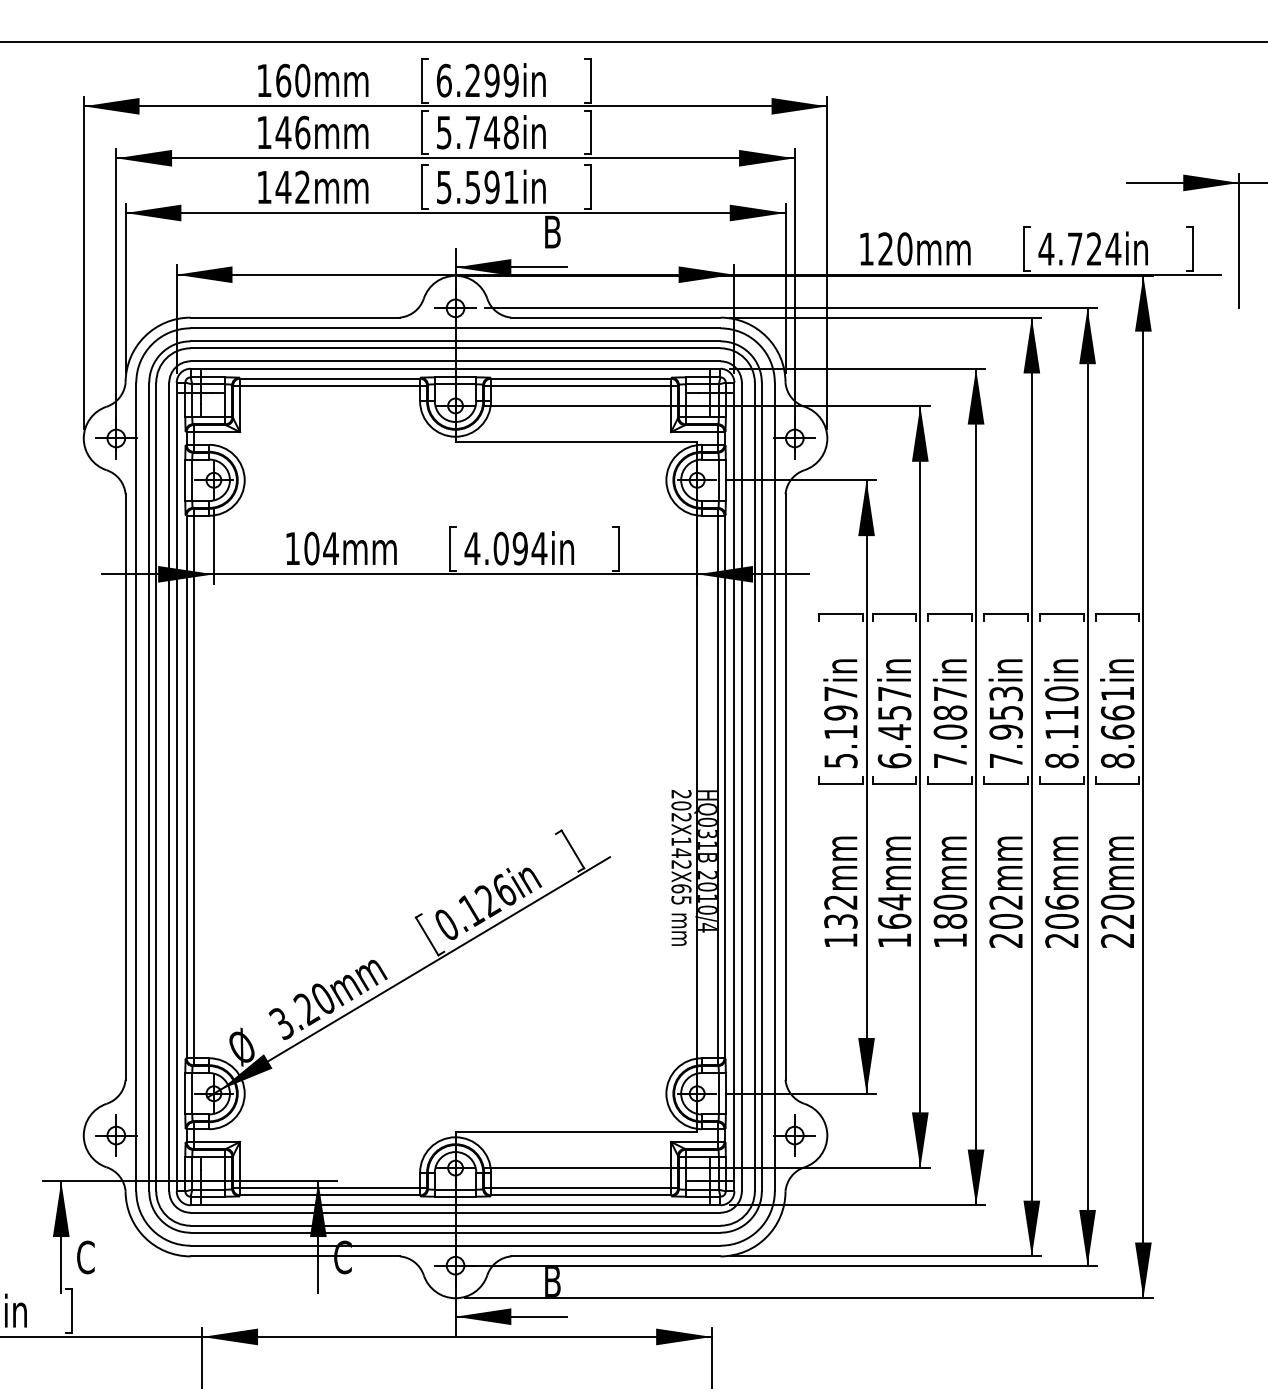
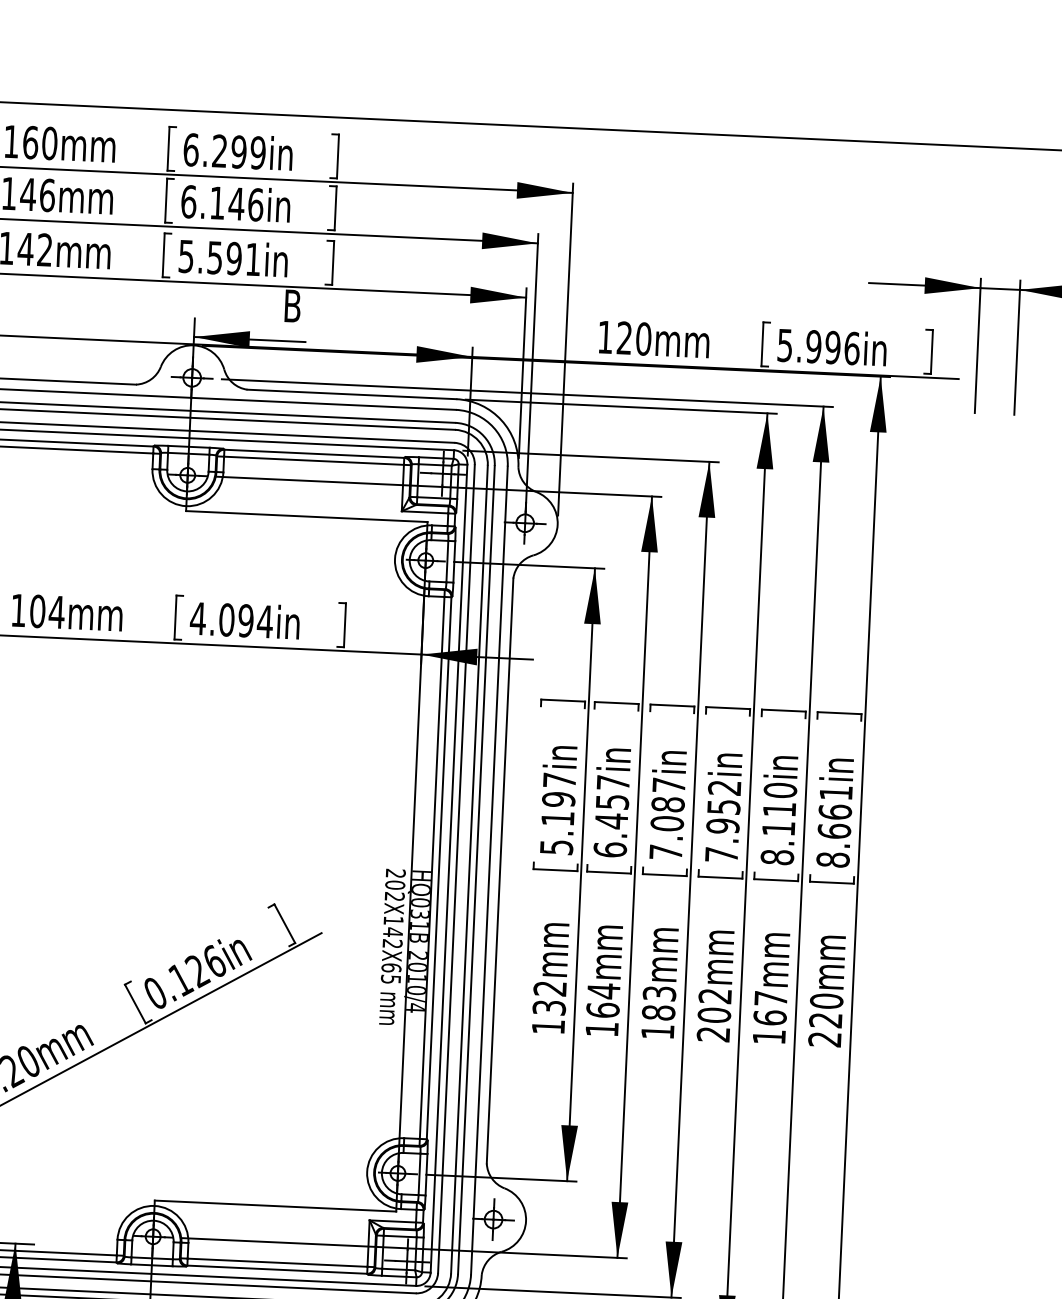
text: (477, 132) -> (222, 203), 5.748in -> 6.146in
text: (1079, 248) -> (818, 346), 4.724in -> 5.996in
text: (1005, 693) -> (724, 787), 7.953in -> 7.952in
text: (950, 901) -> (659, 992), 180mm -> 183mm
text: (1061, 920) -> (769, 1016), 206mm -> 167mm

